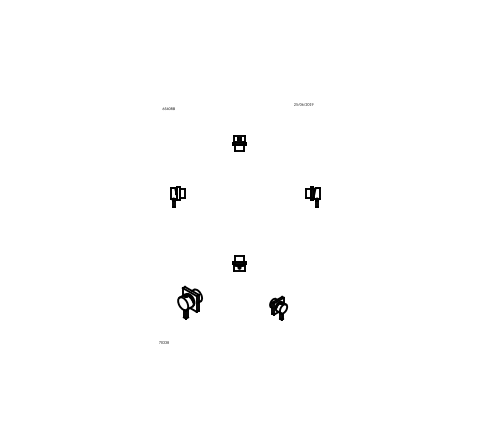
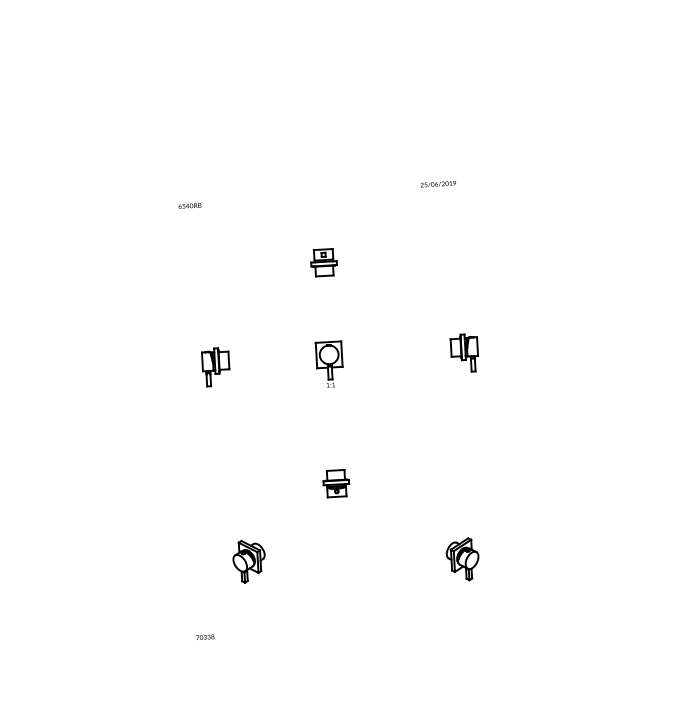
part: (239, 198) -> (329, 364), added
part: (189, 302) -> (248, 560), size x0.71
part: (278, 307) -> (462, 558), moved

